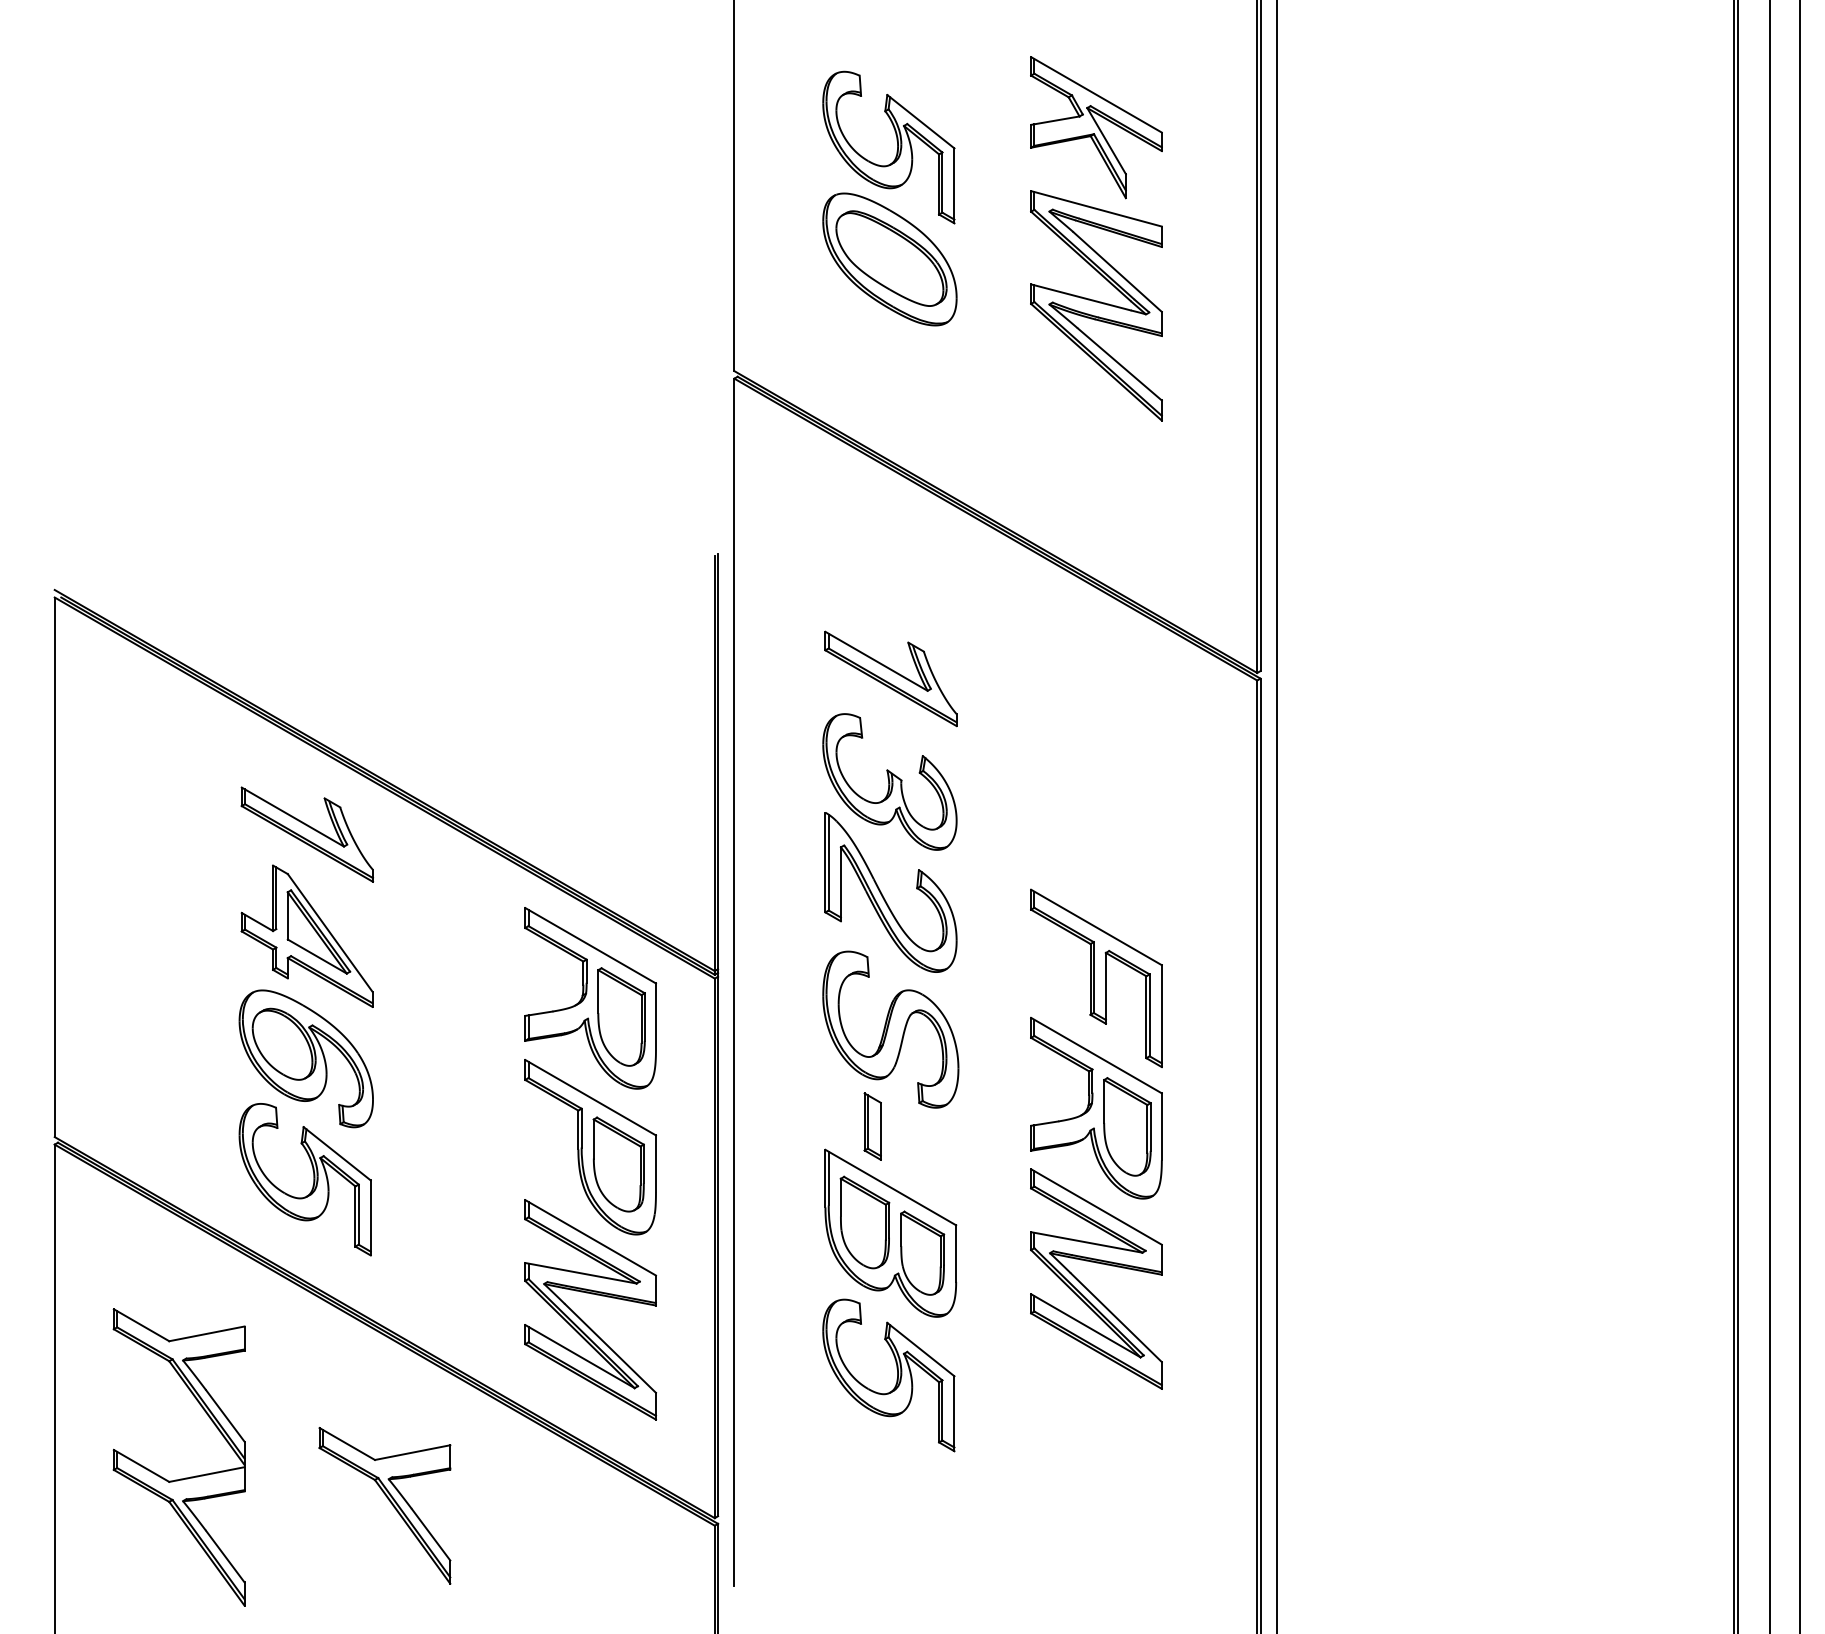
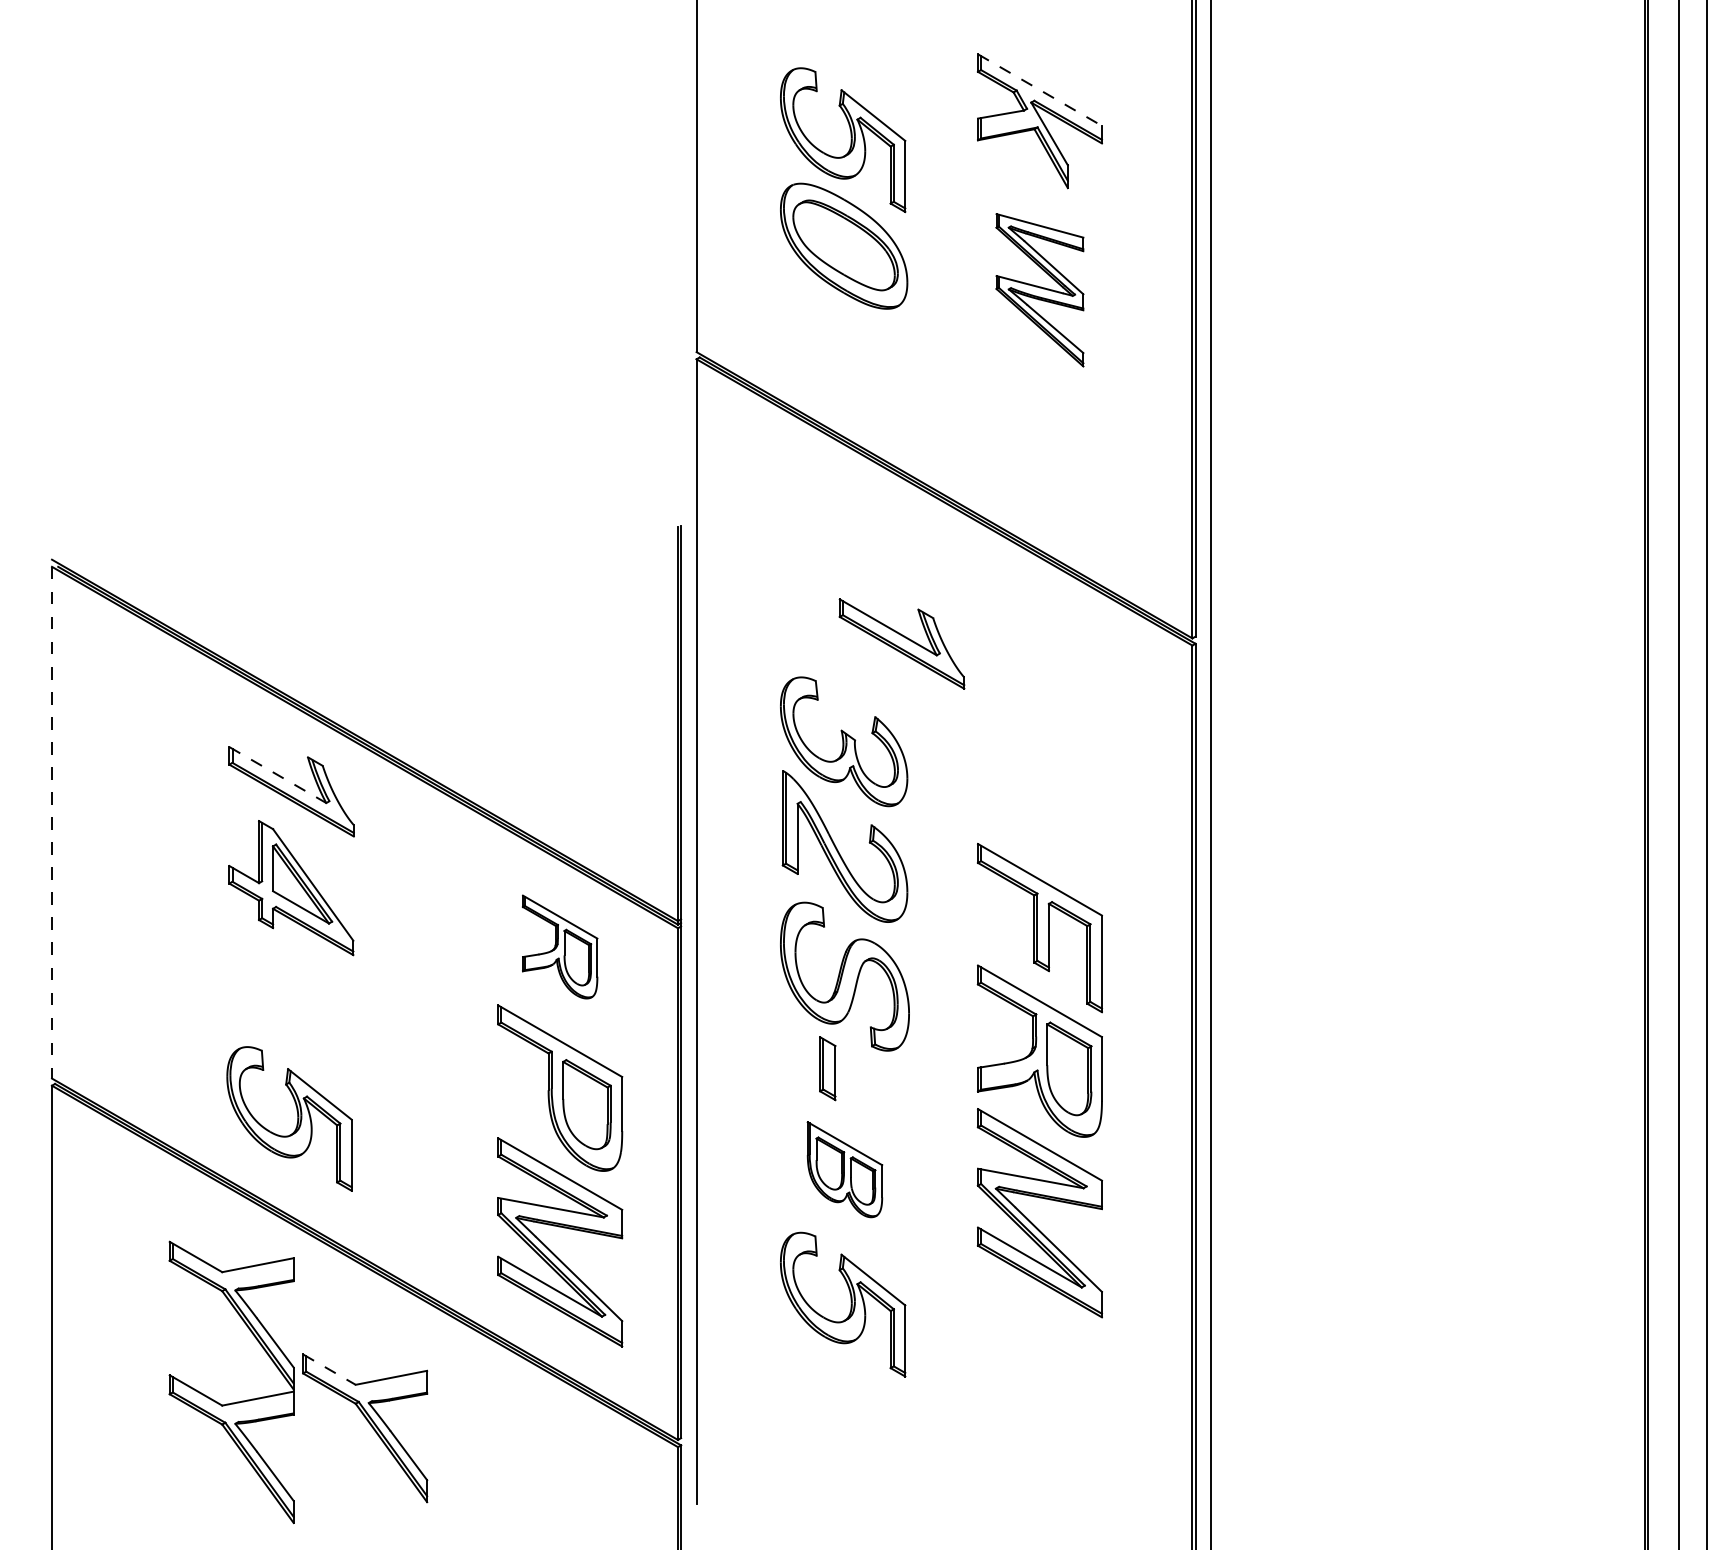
line: (1096, 95) -> (1040, 90), solid -> dashed
part: (1096, 305) -> (1040, 289), size x0.7
part: (890, 678) -> (901, 643), moved
line: (293, 817) -> (278, 775), solid -> dashed
line: (54, 867) -> (51, 822), solid -> dashed
part: (590, 998) -> (560, 947), size x0.6
part: (305, 1058) -> (289, 1004), removed
part: (890, 1232) -> (844, 1169), size x0.6
line: (347, 1444) -> (329, 1370), solid -> dashed
part: (180, 1478) -> (232, 1402), moved

